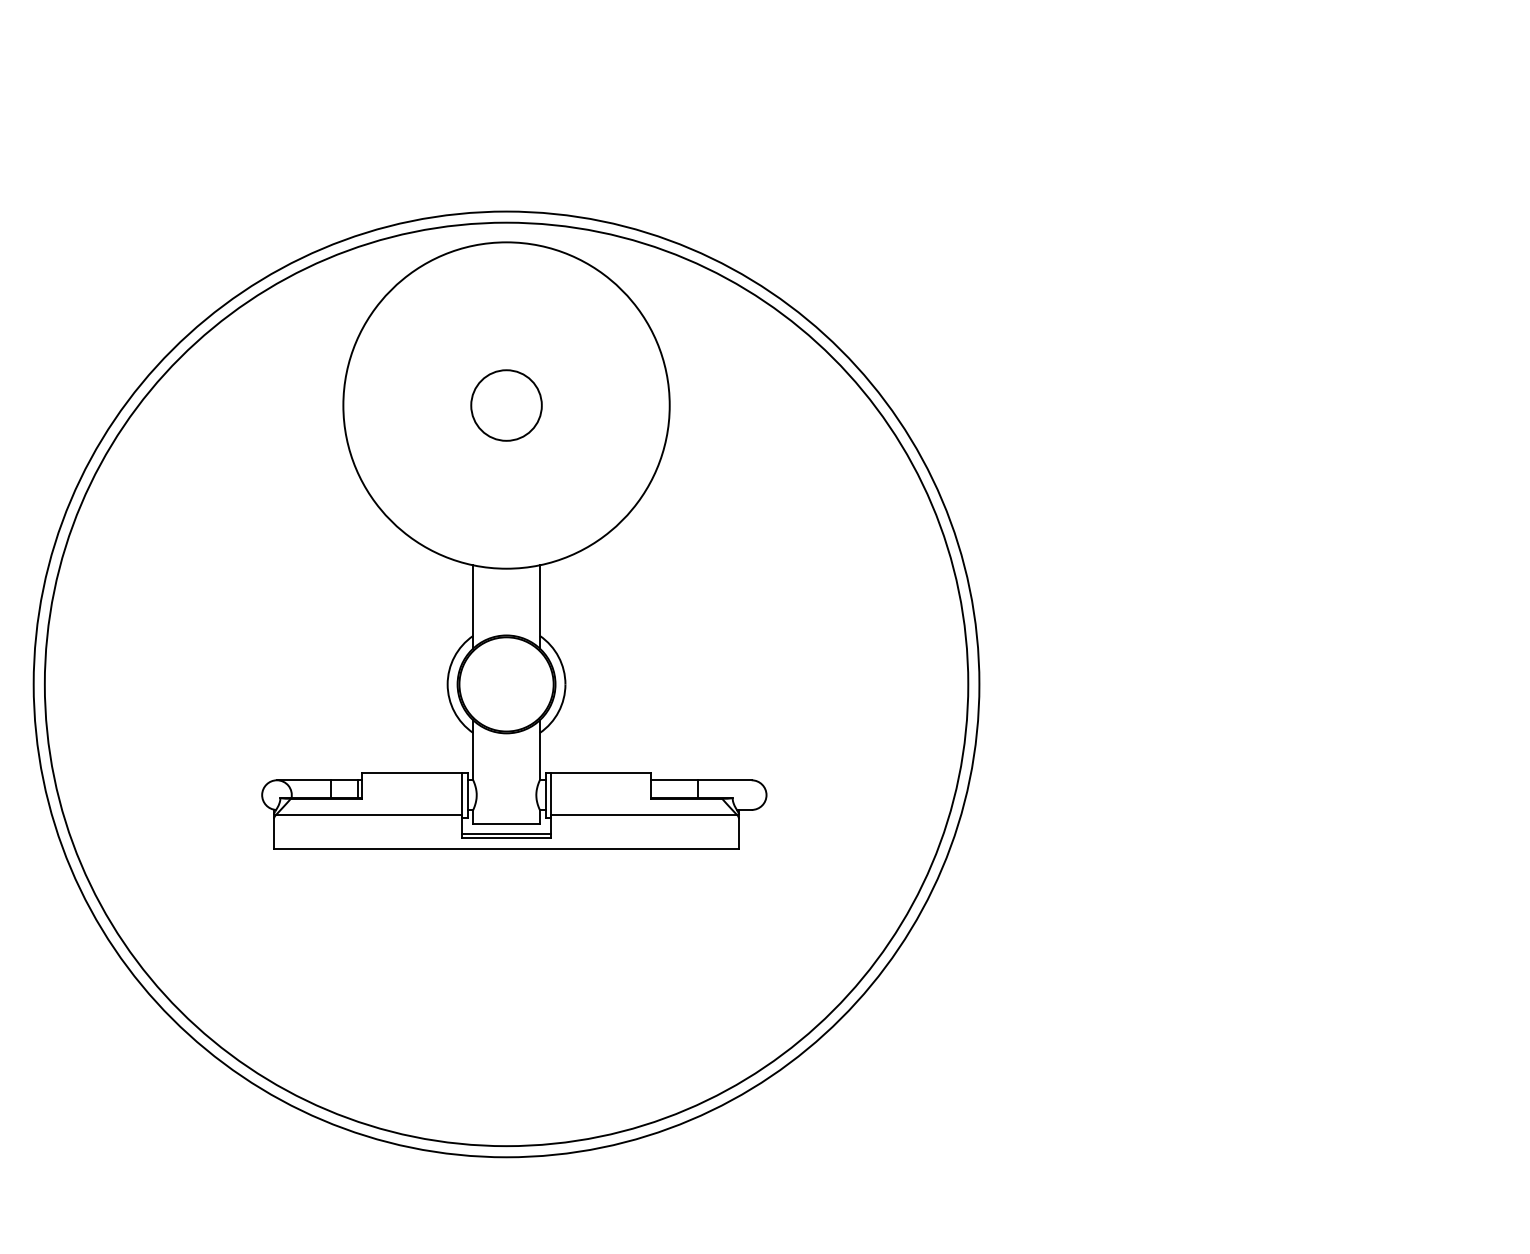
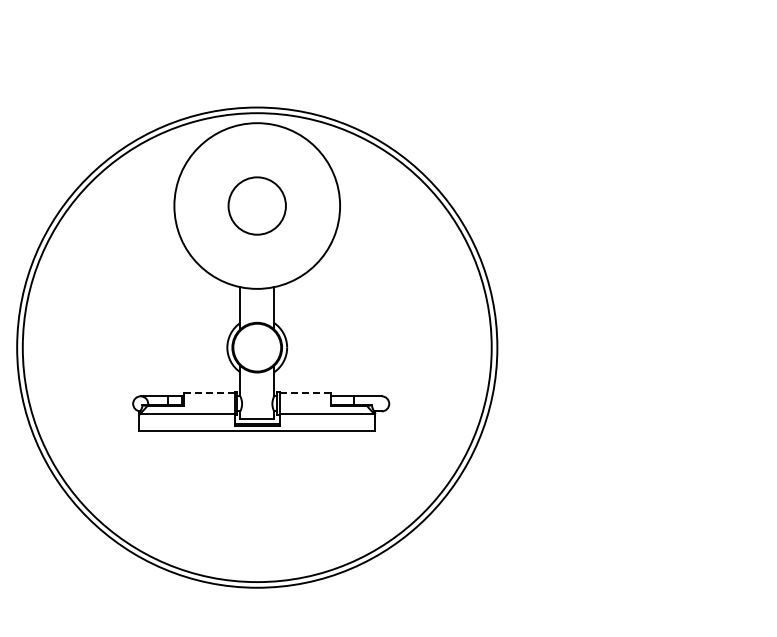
circle: (507, 404) -> (257, 205), size x1.6
line: (410, 772) -> (208, 392), solid -> dashed
line: (599, 772) -> (304, 392), solid -> dashed

